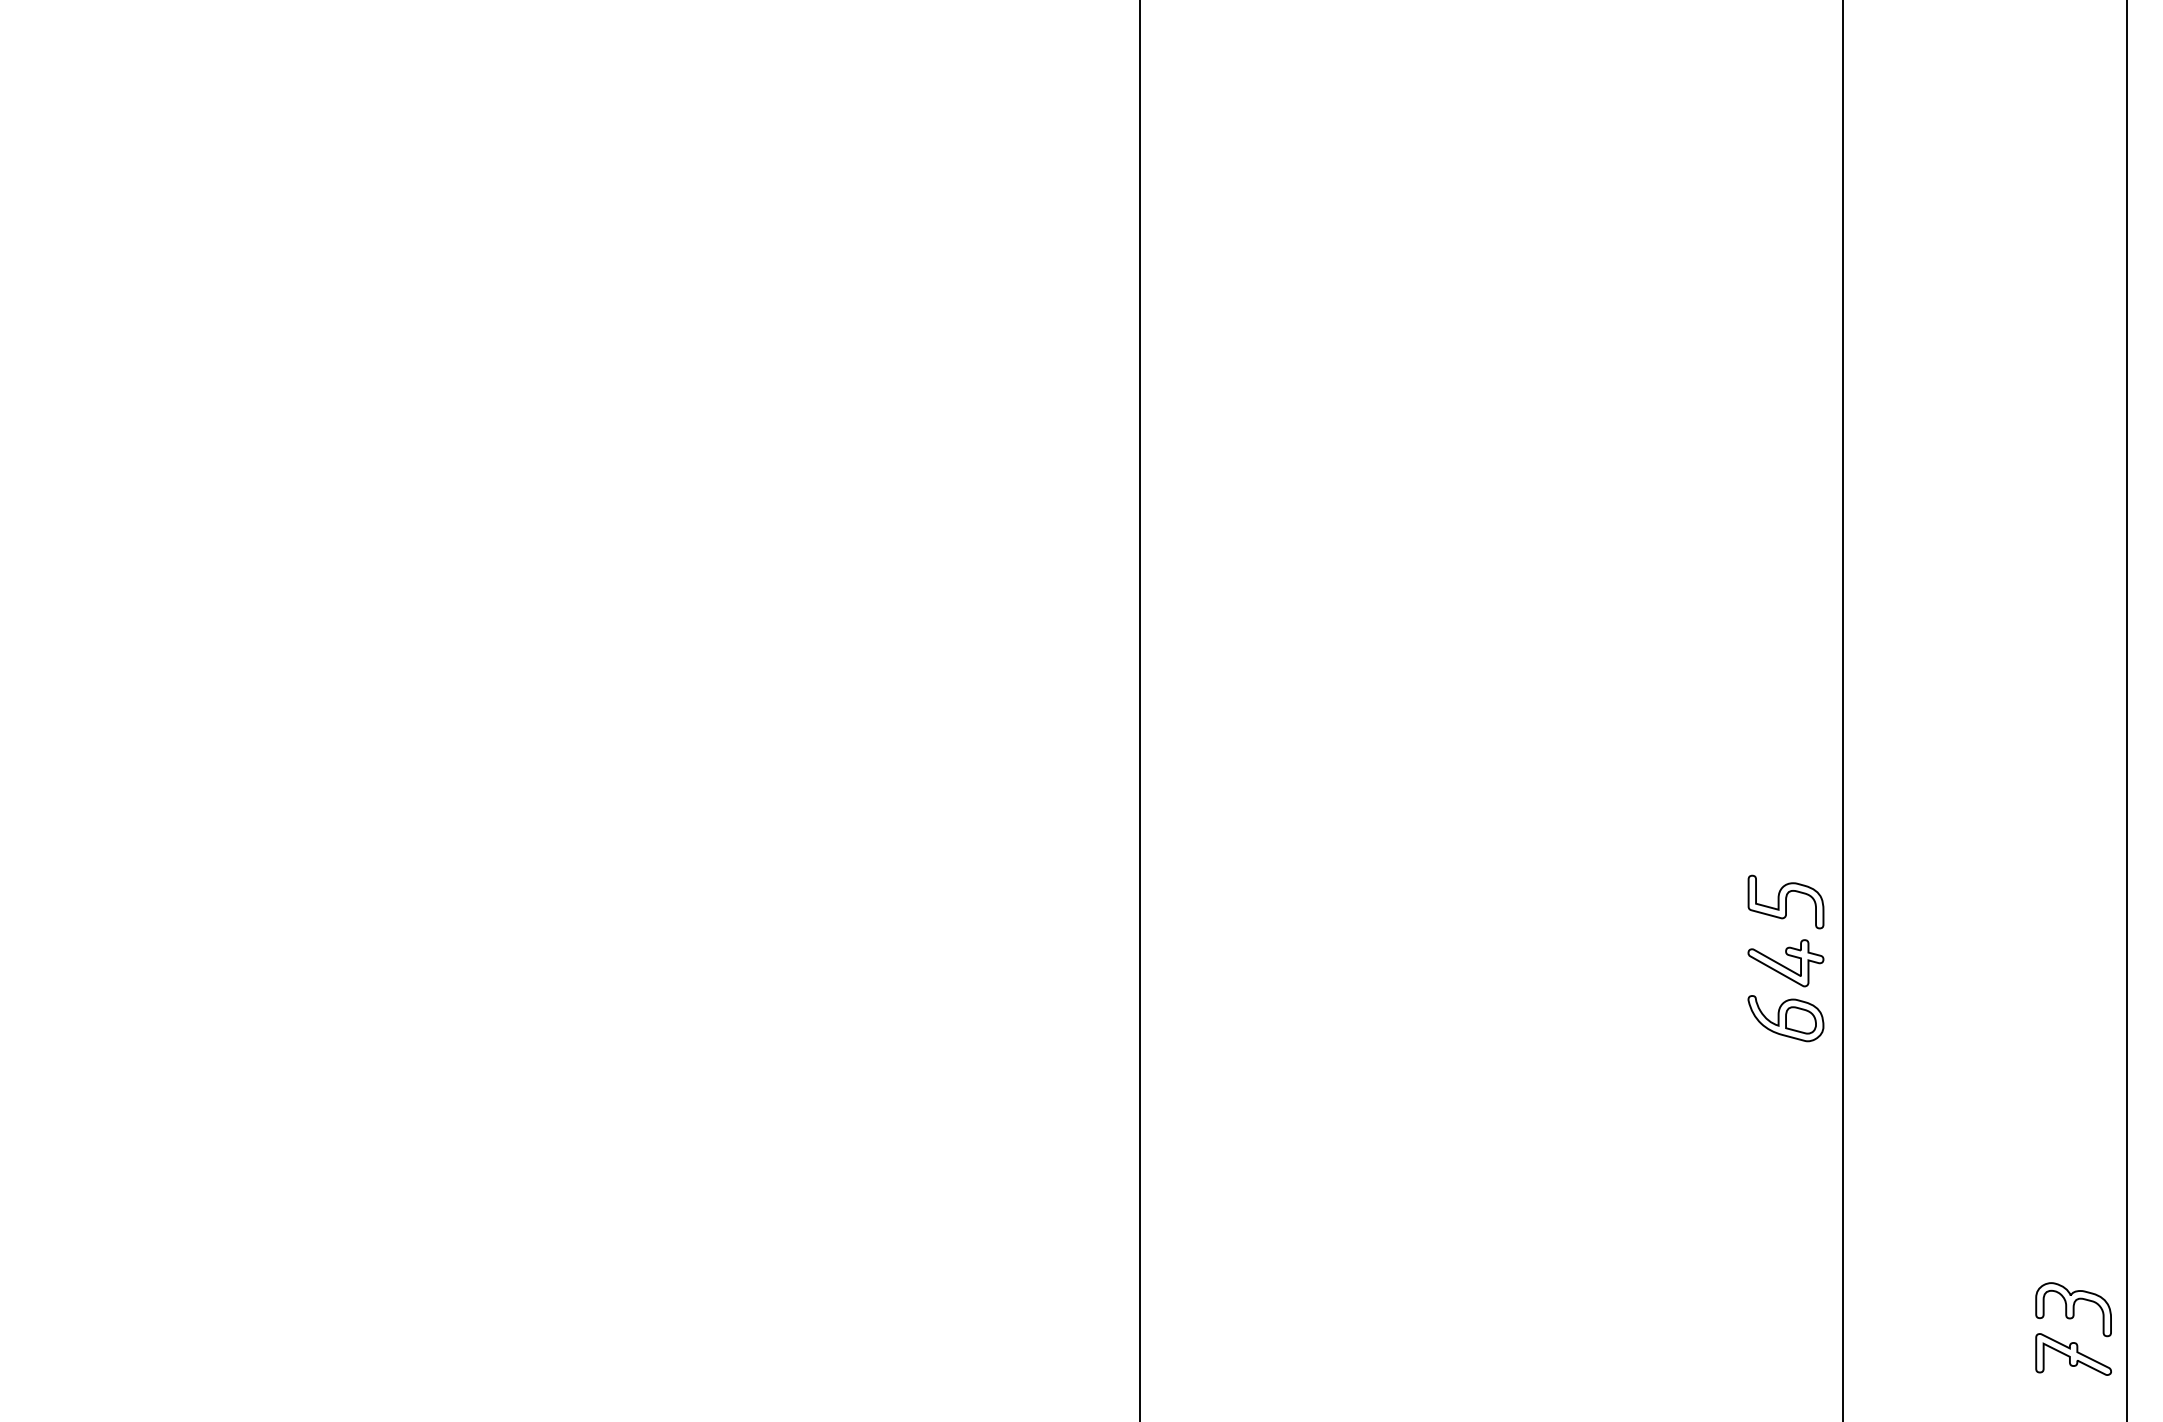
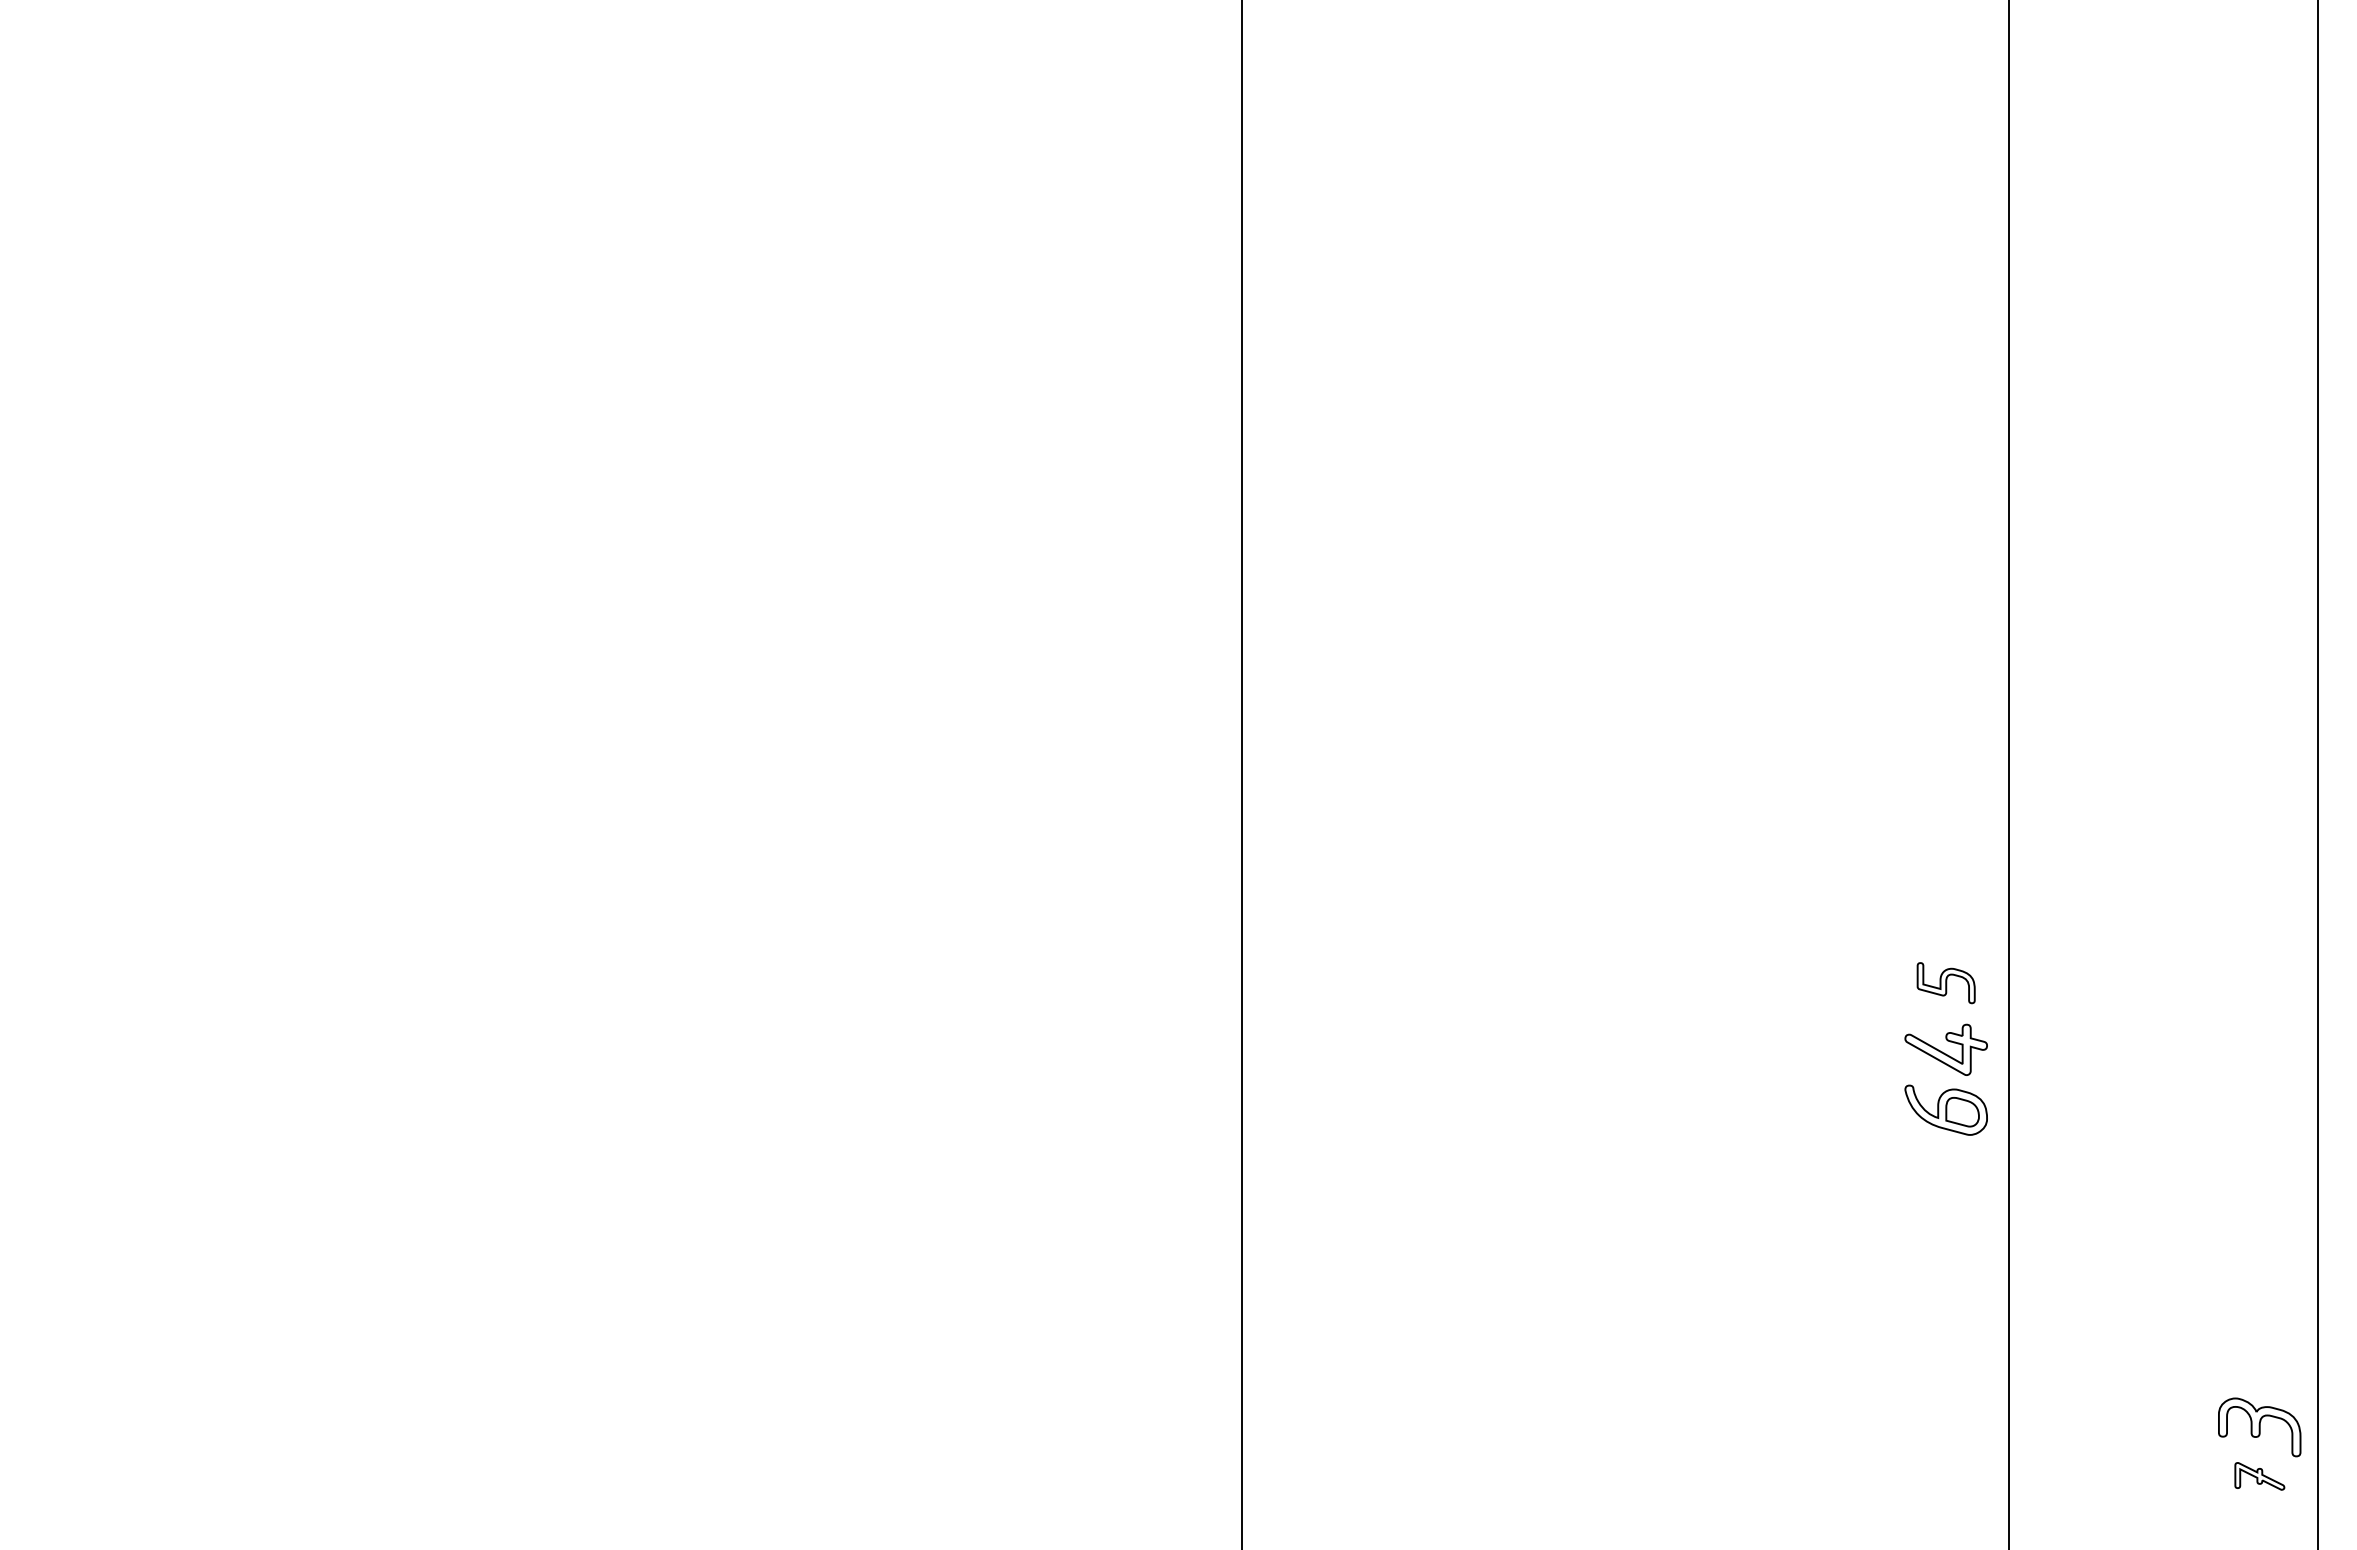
part: (1785, 901) -> (1945, 982), size x0.7
part: (2073, 1354) -> (2259, 1476), size x0.6

